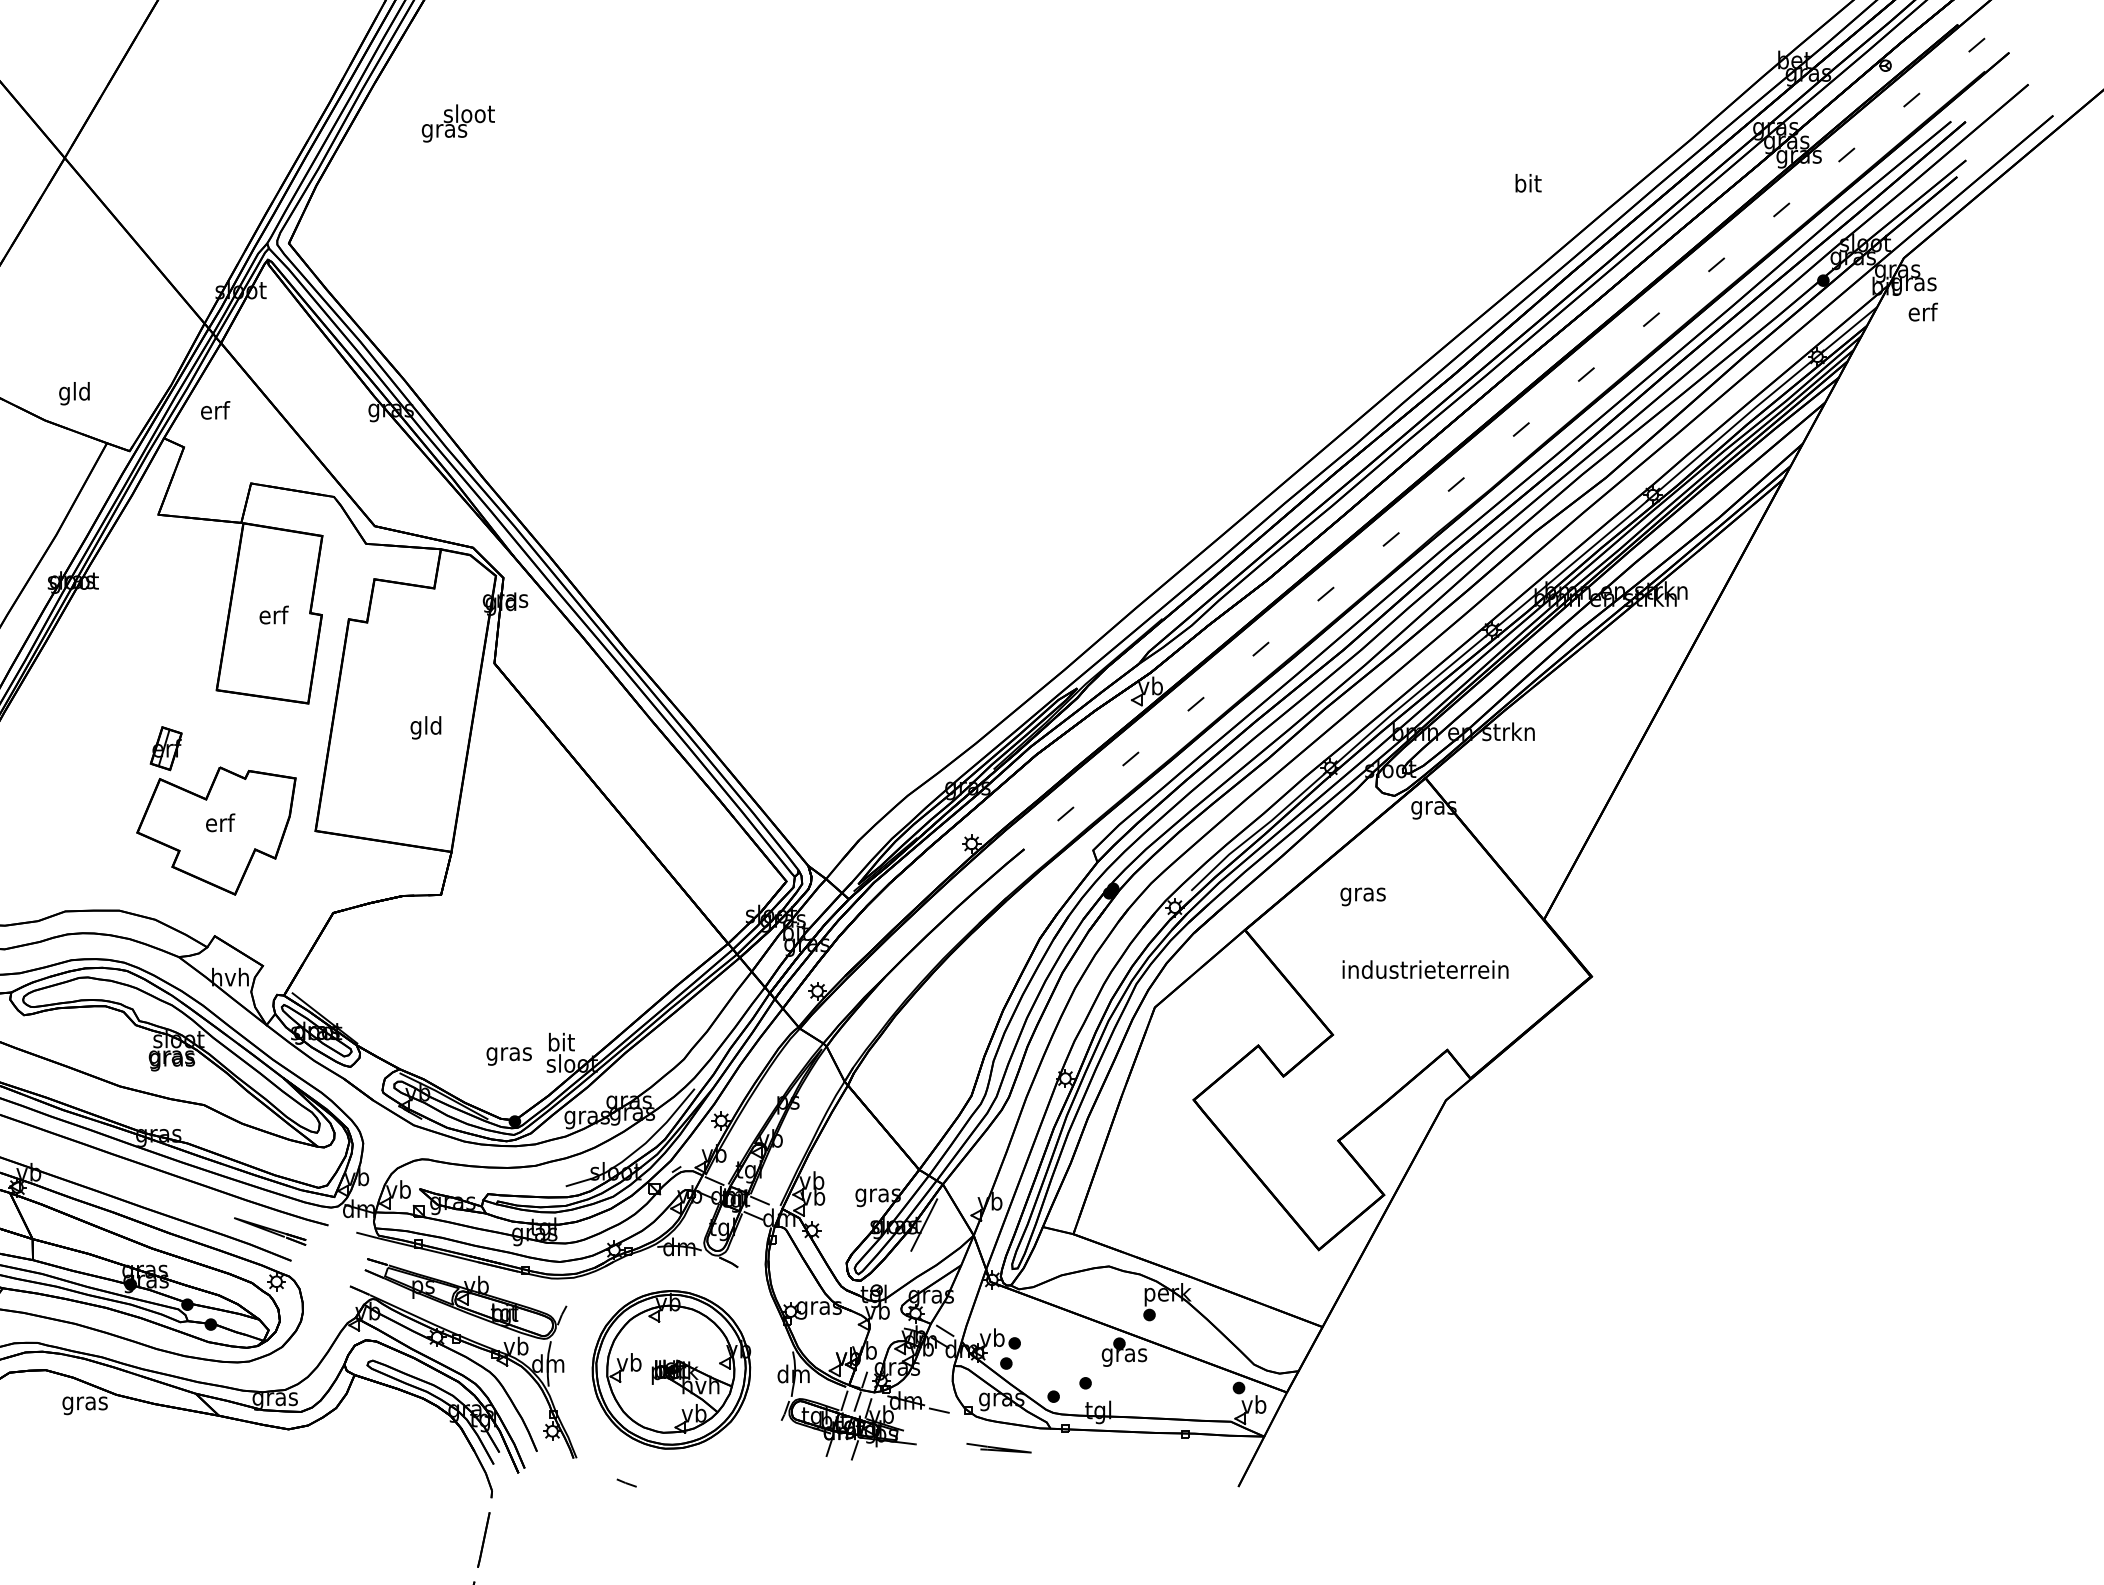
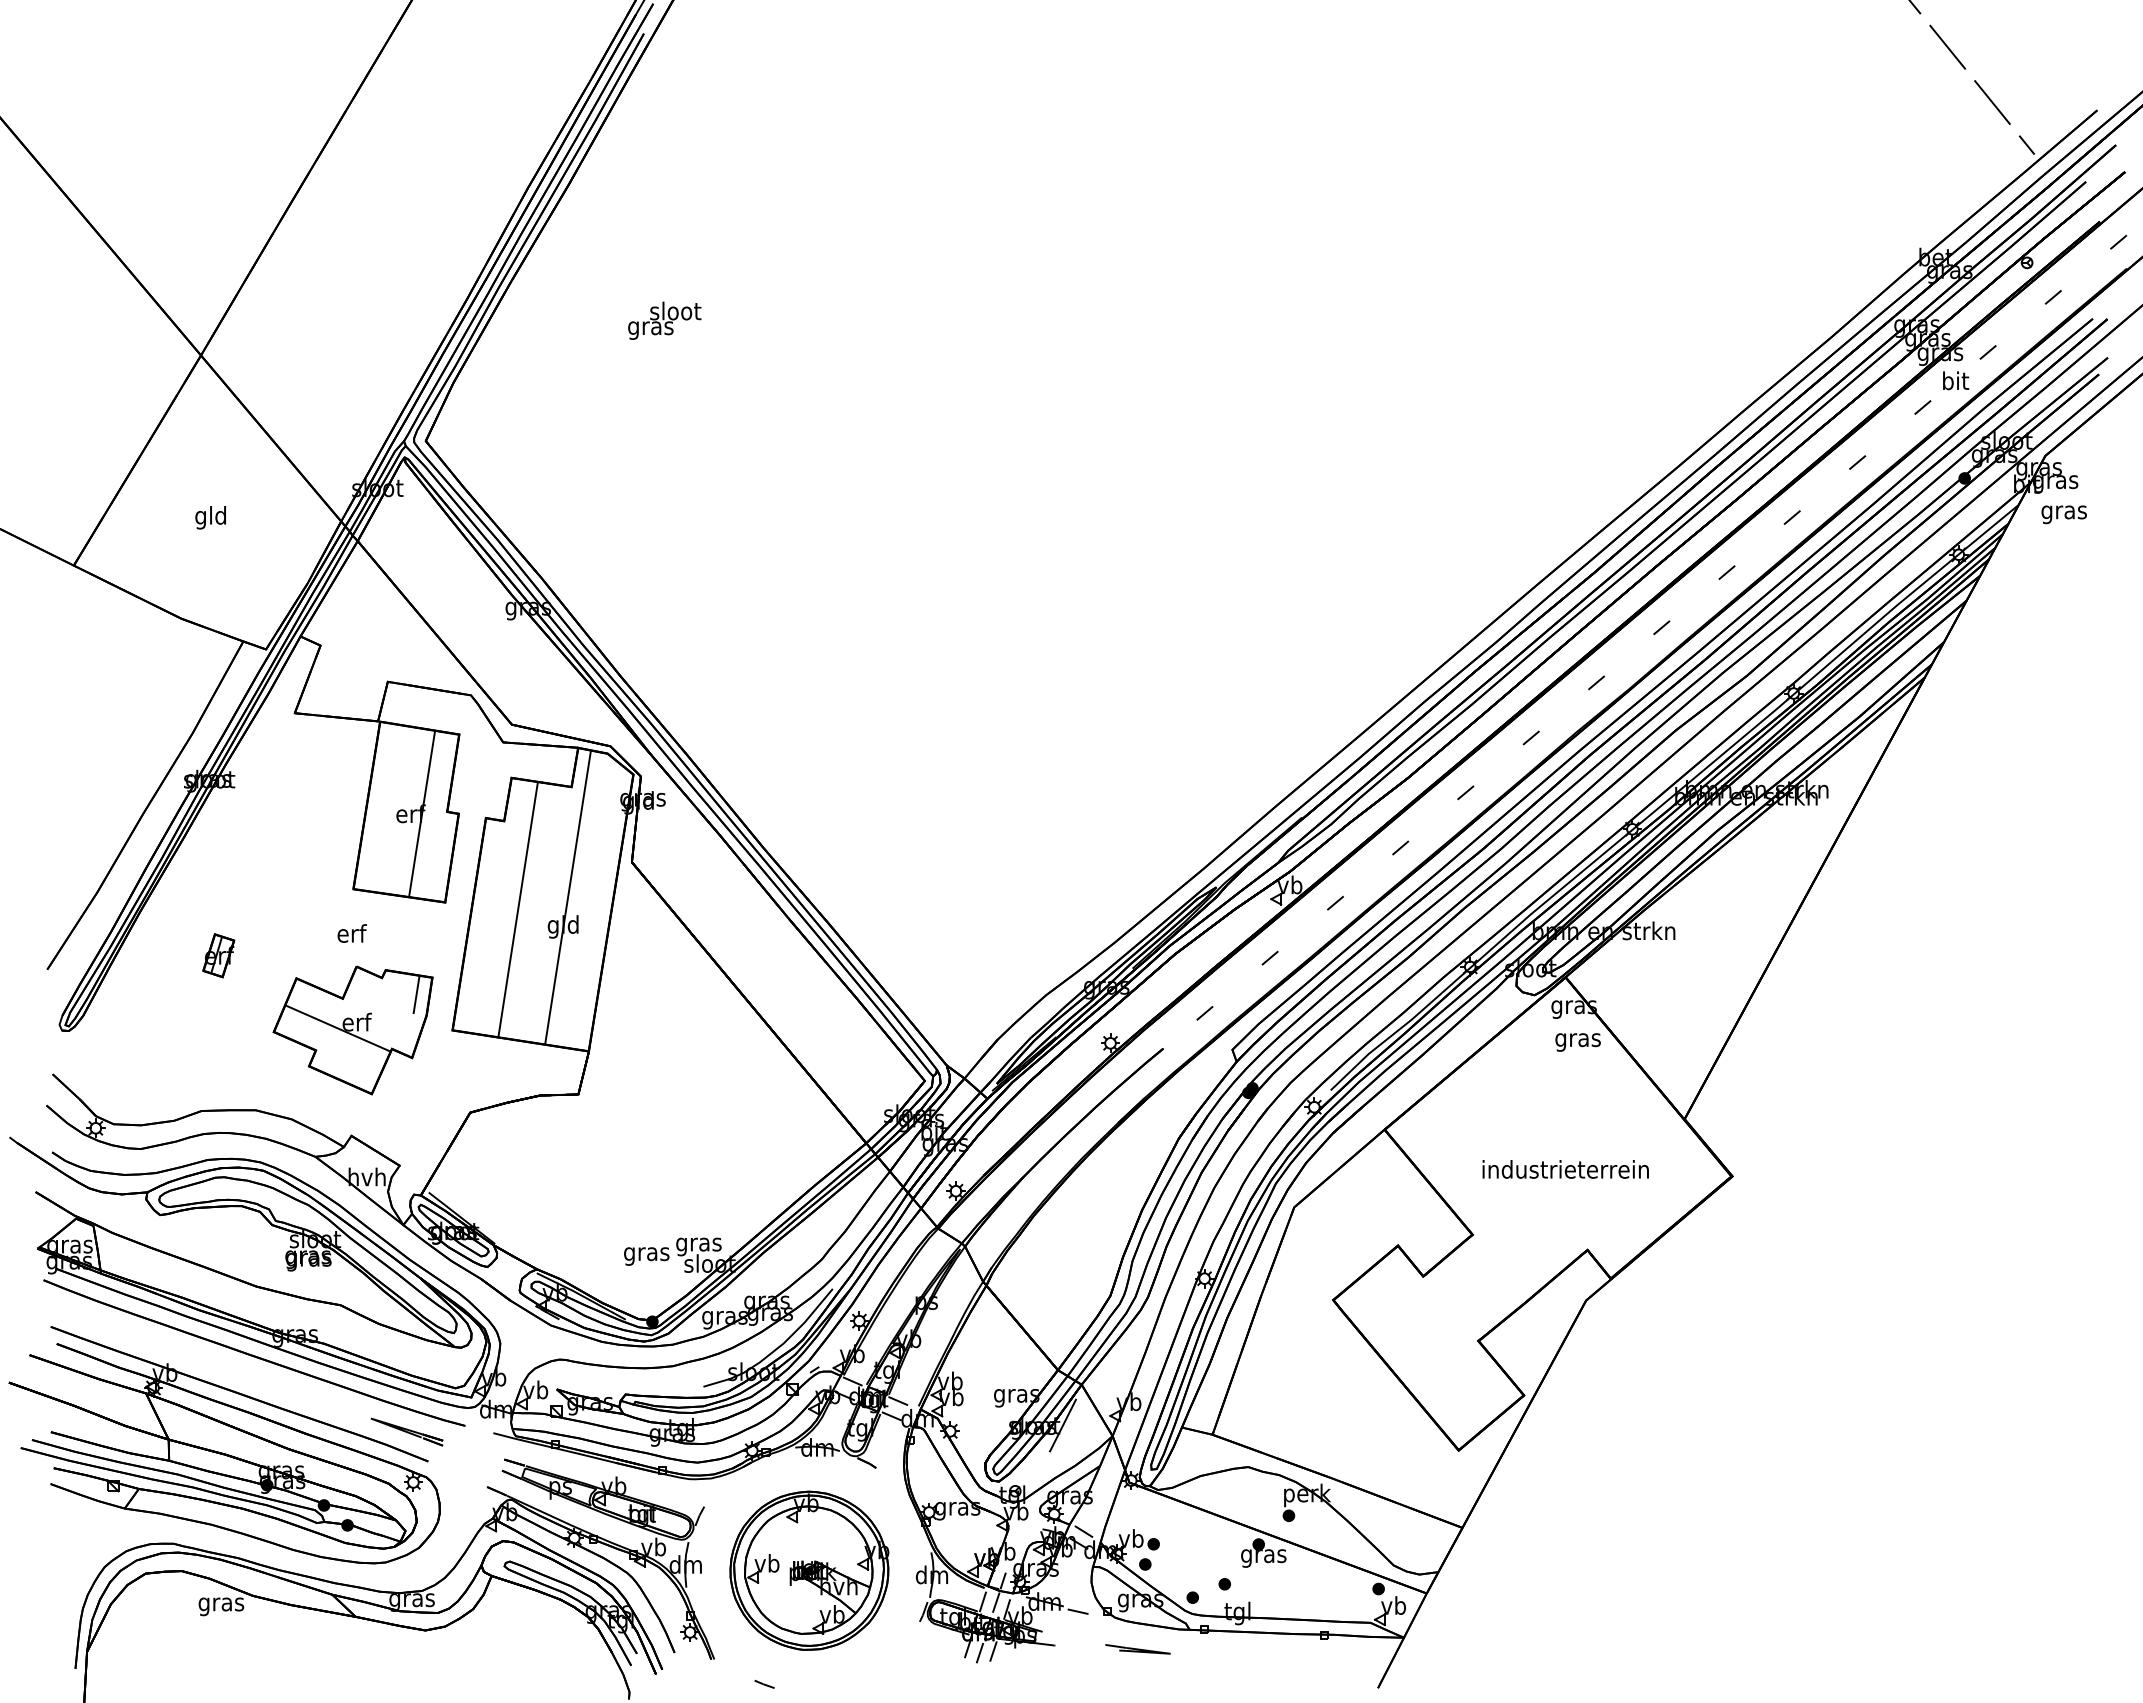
text: (458, 123) -> (664, 320), moved
text: (1529, 183) -> (1956, 380), moved
text: (1921, 314) -> (2063, 512), erf -> gras
text: (74, 393) -> (210, 517), moved
text: (214, 410) -> (351, 933), moved
line: (285, 614) -> (422, 813), added
line: (430, 698) -> (567, 897), added
line: (380, 710) -> (517, 909), added
part: (165, 748) -> (218, 955), moved
line: (279, 795) -> (416, 994), added
line: (200, 829) -> (337, 1028), added
text: (1362, 896) -> (1577, 1042), moved
text: (560, 1044) -> (698, 1244), bit -> gras
line: (842, 1450) -> (980, 1651), added

